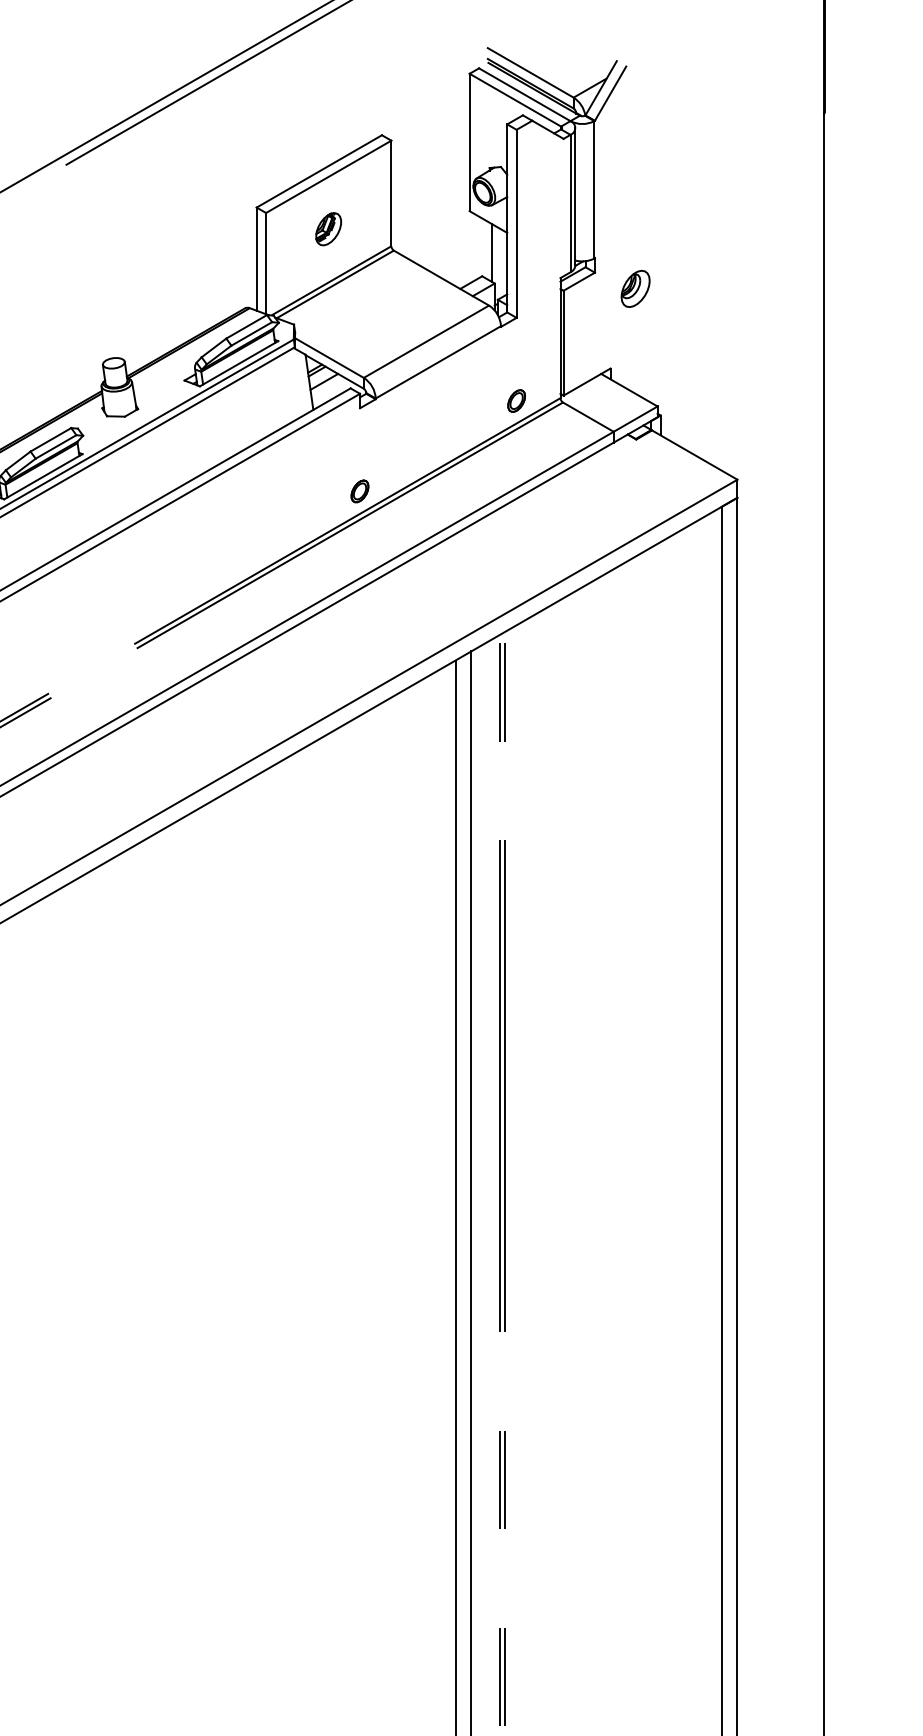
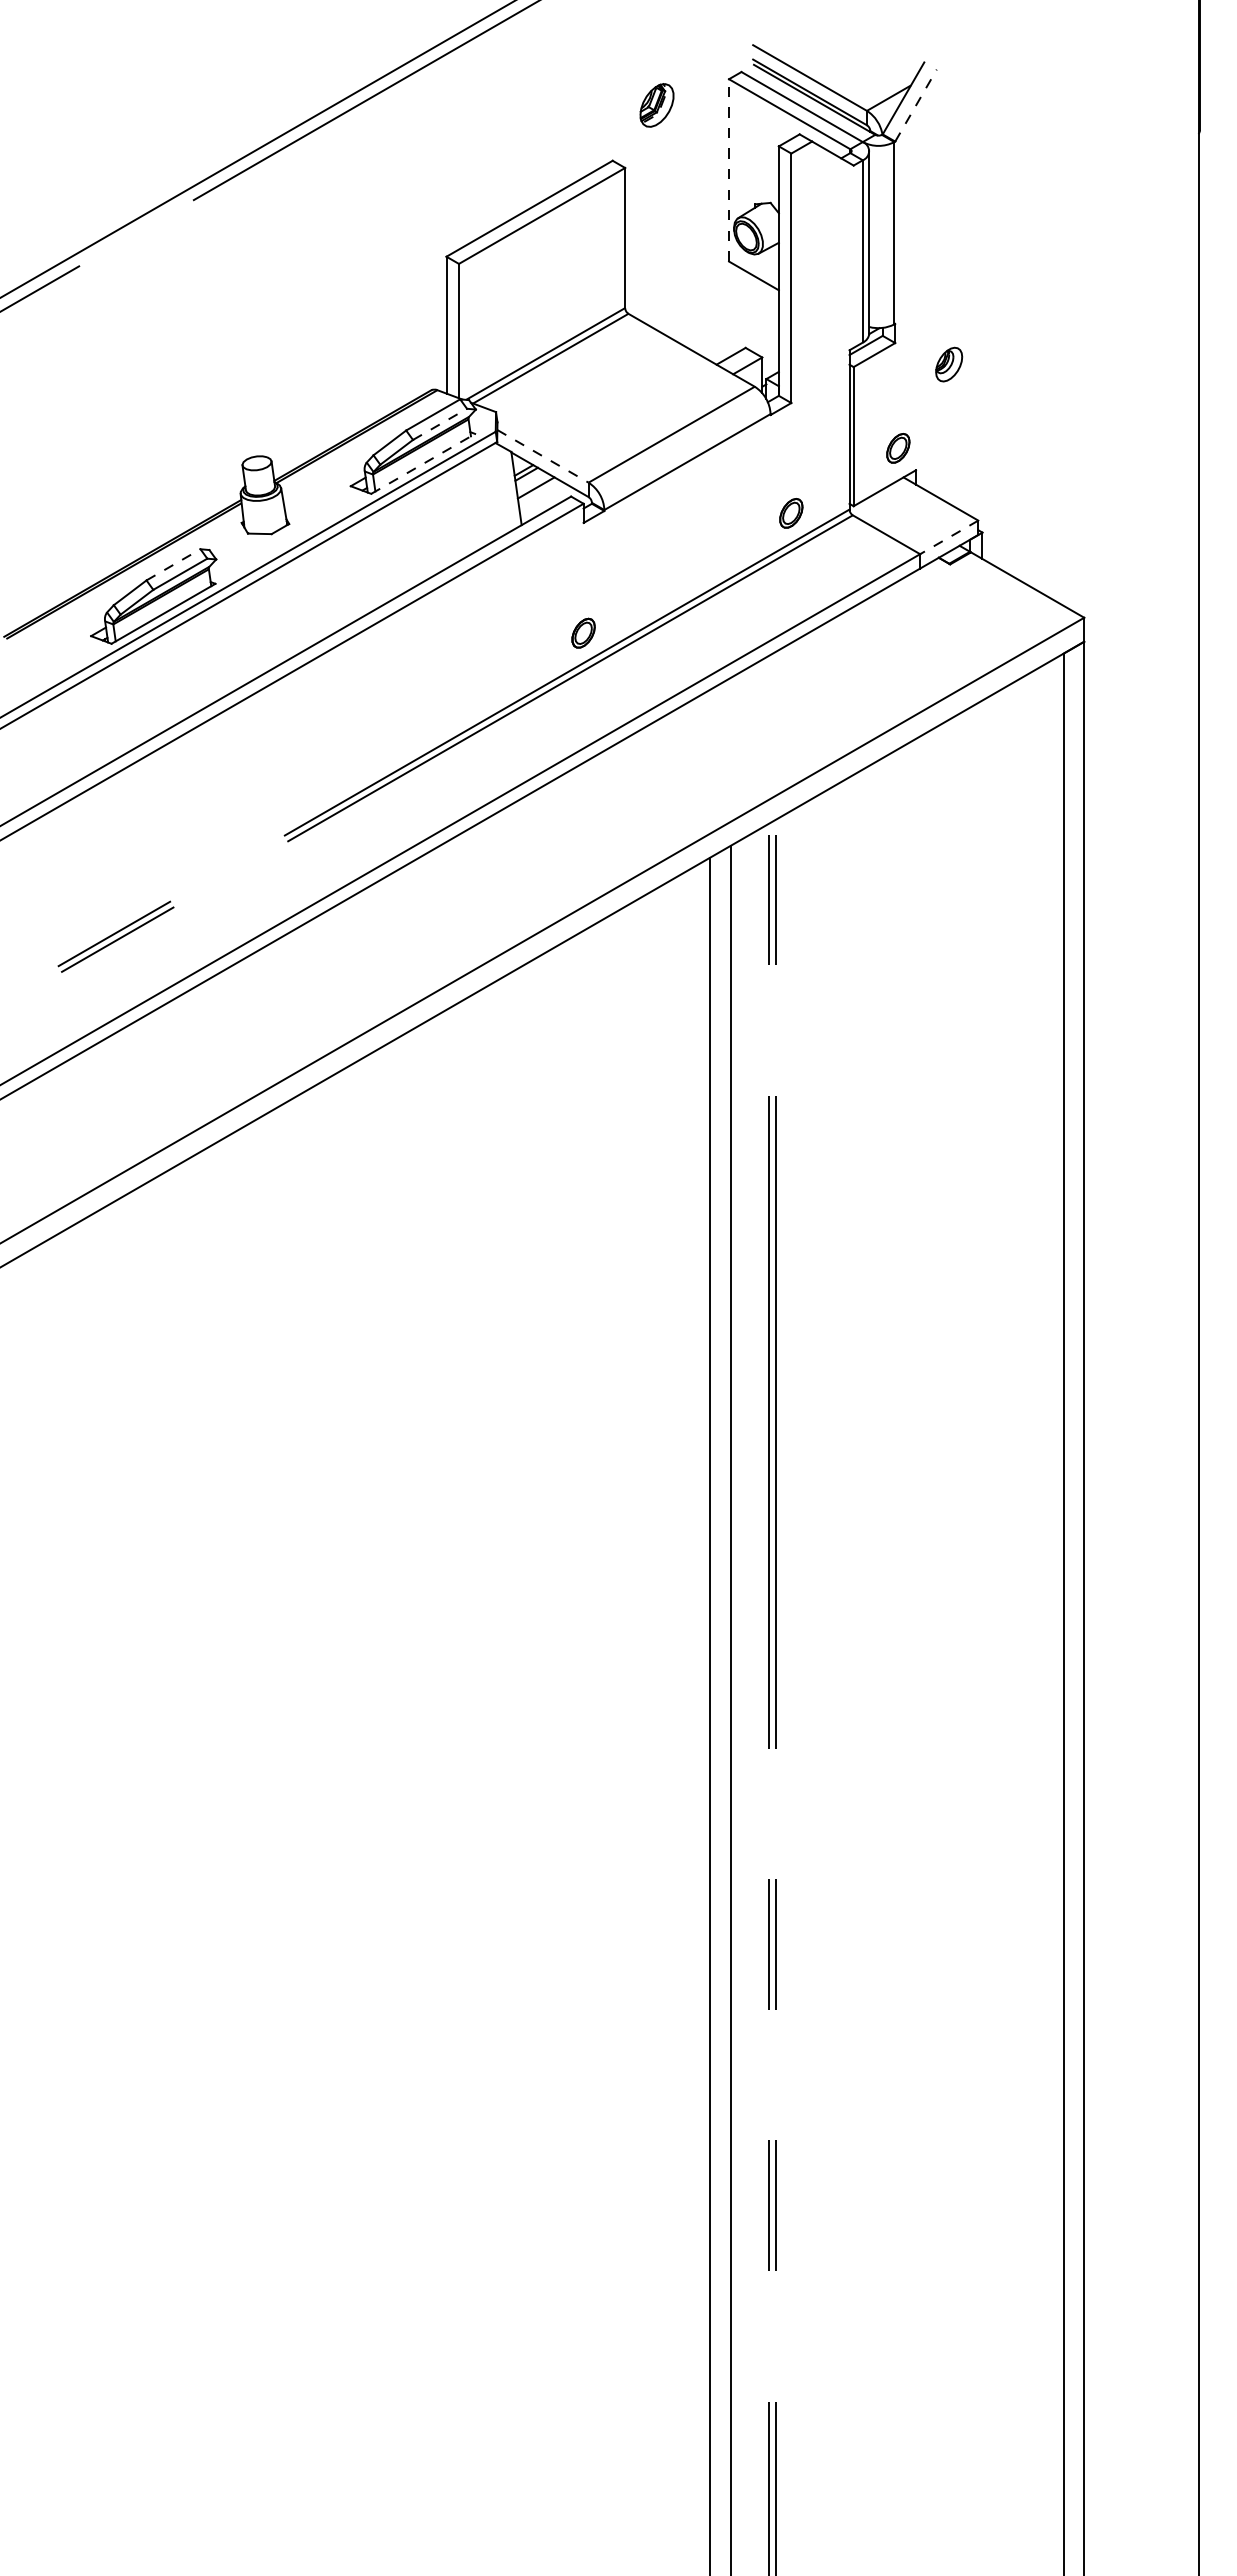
line: (610, 93) -> (916, 105), solid -> dashed
line: (470, 141) -> (729, 169), solid -> dashed
part: (328, 229) -> (656, 105), moved
line: (491, 252) -> (758, 316), removed
part: (635, 288) -> (948, 364), size x0.7
line: (252, 334) -> (440, 424), solid -> dashed
part: (597, 352) -> (898, 448), added
line: (329, 358) -> (542, 456), solid -> dashed
line: (239, 363) -> (423, 463), solid -> dashed
line: (635, 419) -> (949, 537), solid -> dashed
line: (50, 439) -> (173, 564), solid -> dashed

